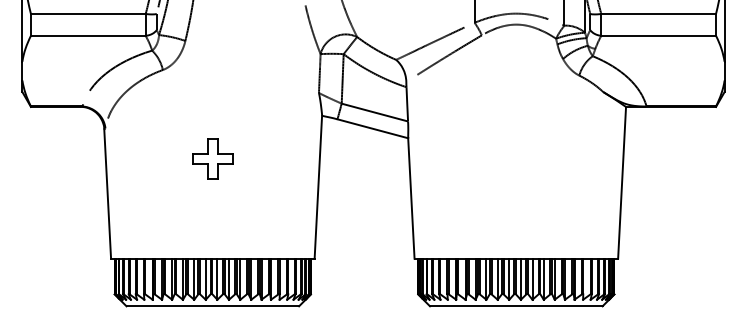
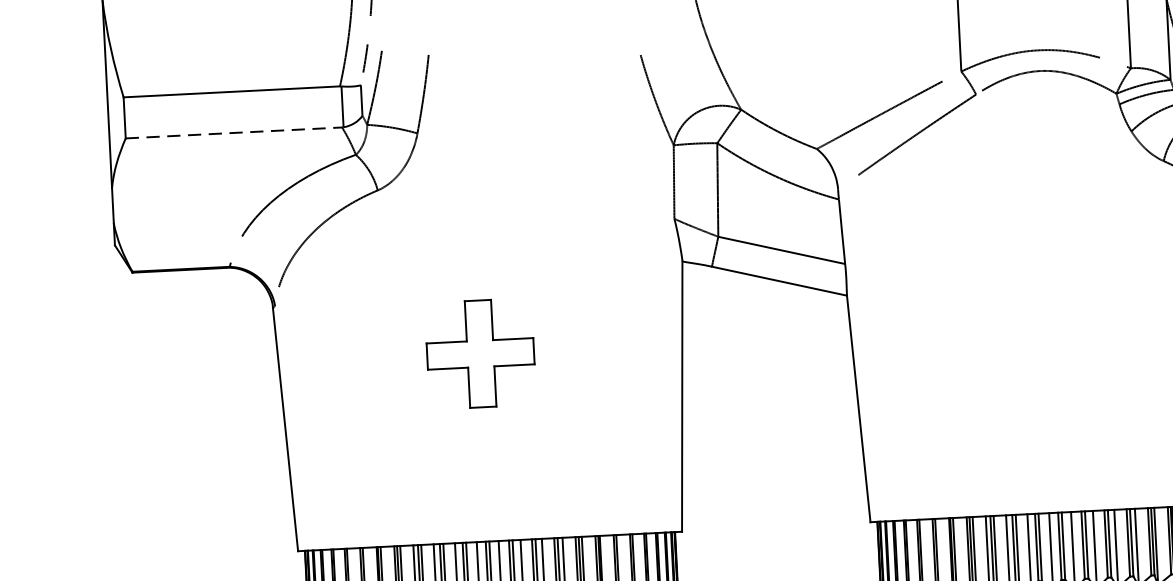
line: (88, 35) -> (234, 132), solid -> dashed
part: (212, 158) -> (479, 352), size x1.4

